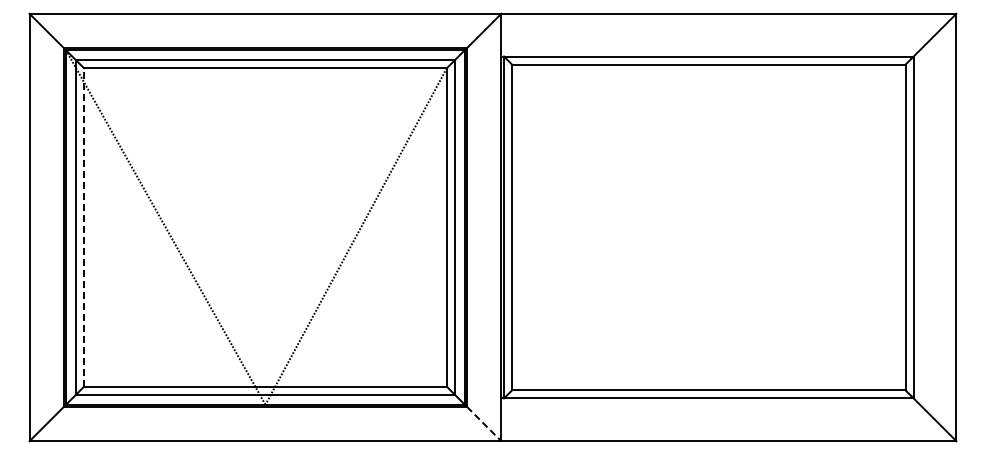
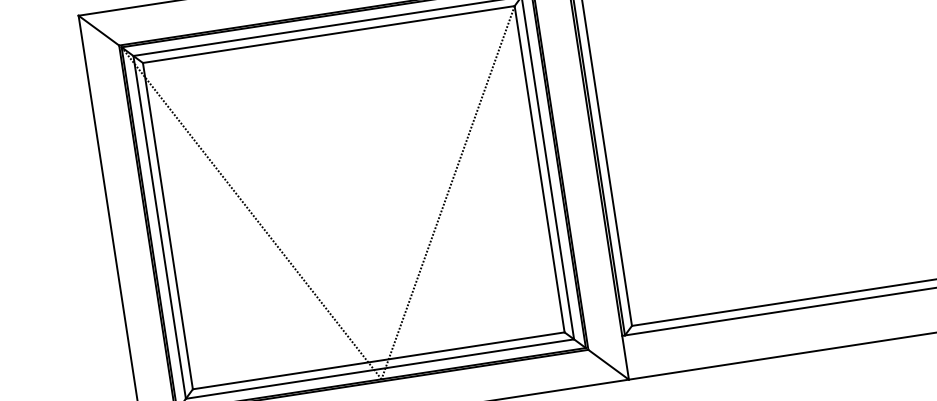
line: (84, 226) -> (168, 225), dashed -> solid
line: (484, 424) -> (609, 365), dashed -> solid

